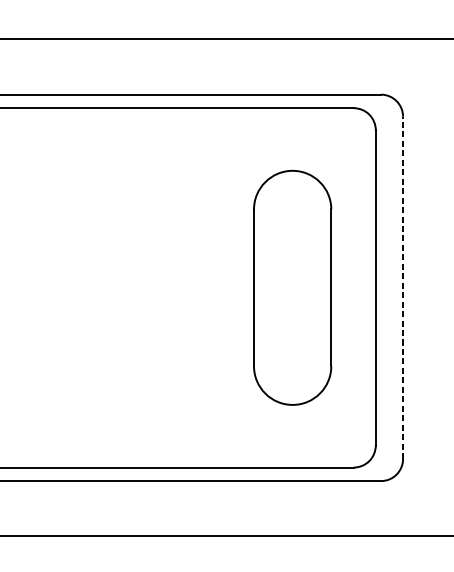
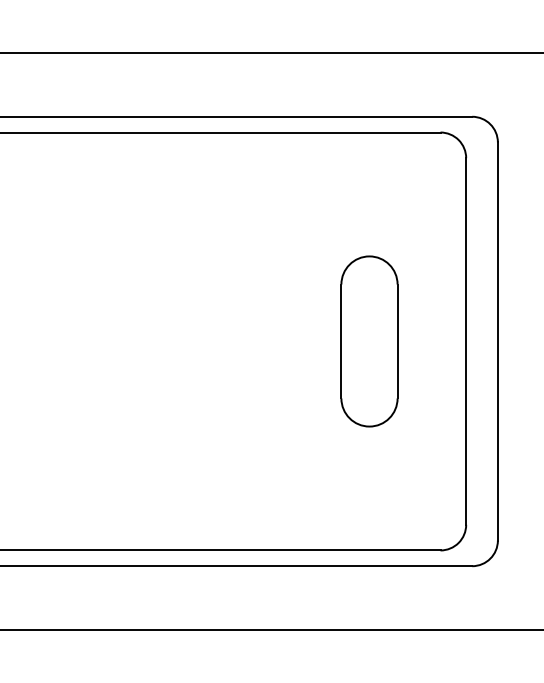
part: (292, 287) -> (369, 341), size x0.62
line: (402, 287) -> (497, 341), dashed -> solid

